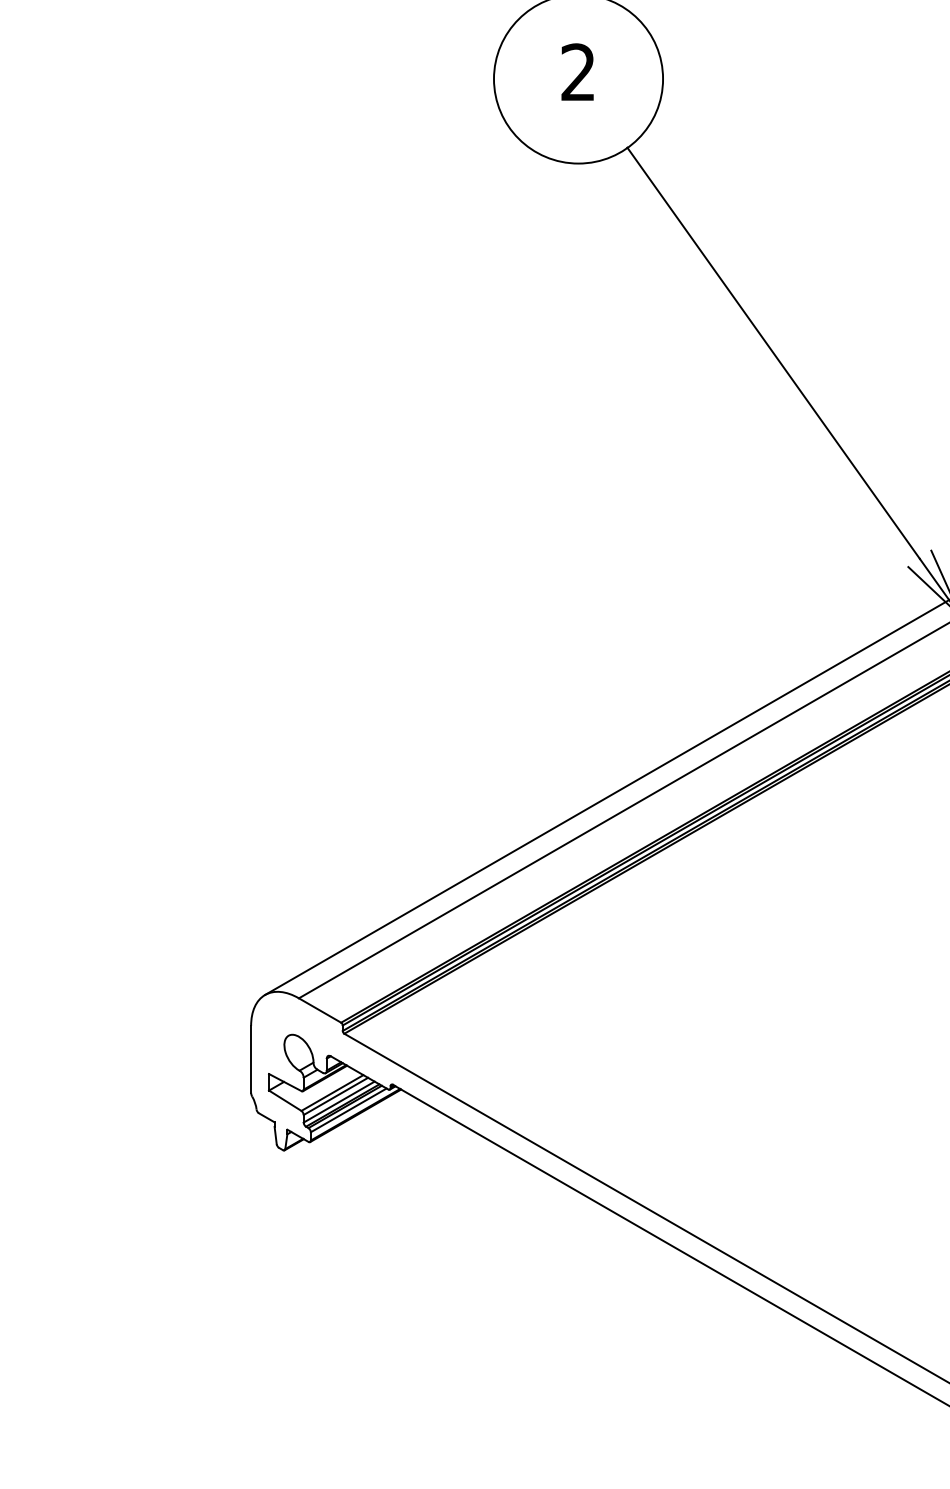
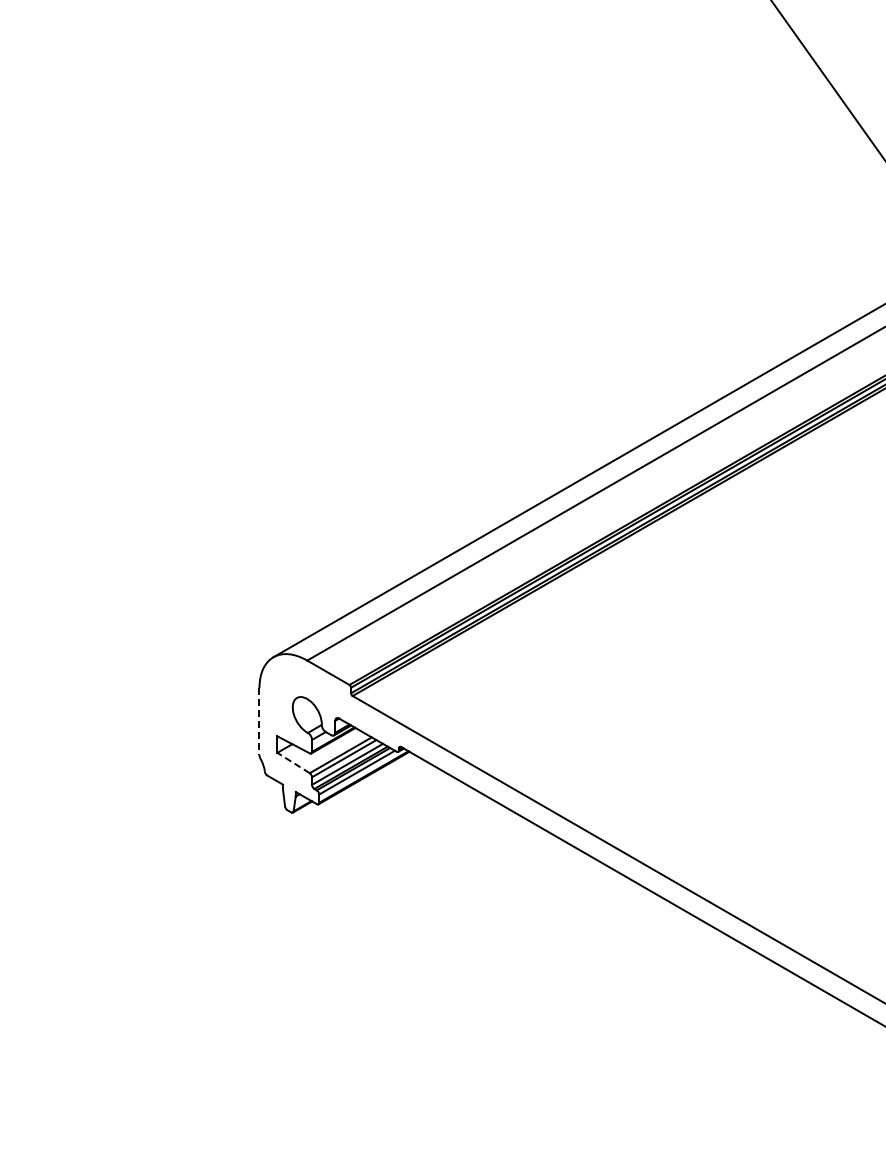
line: (251, 1059) -> (259, 721), solid -> dashed
line: (284, 1100) -> (292, 762), solid -> dashed

